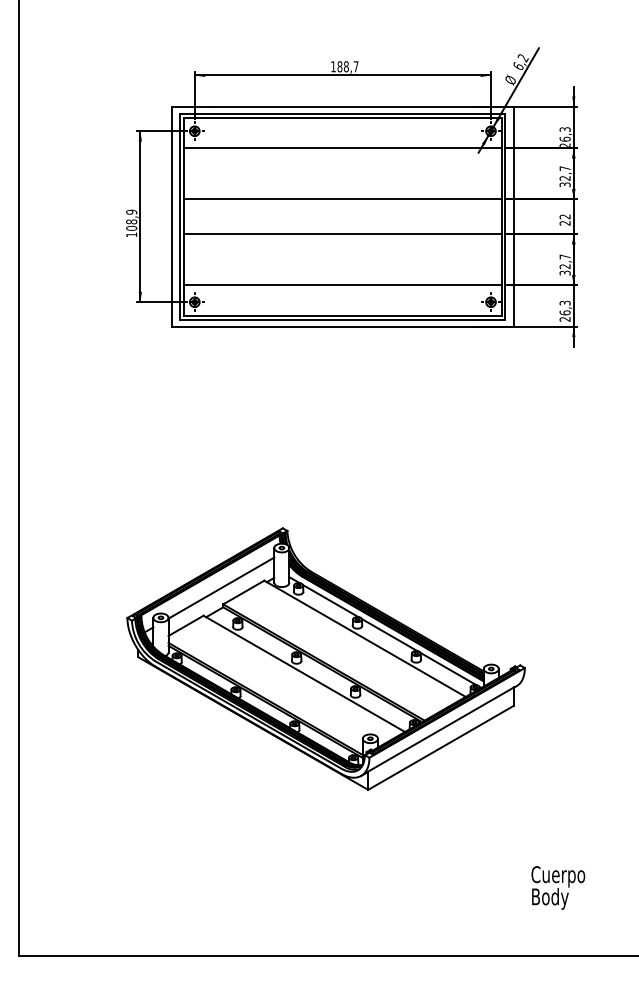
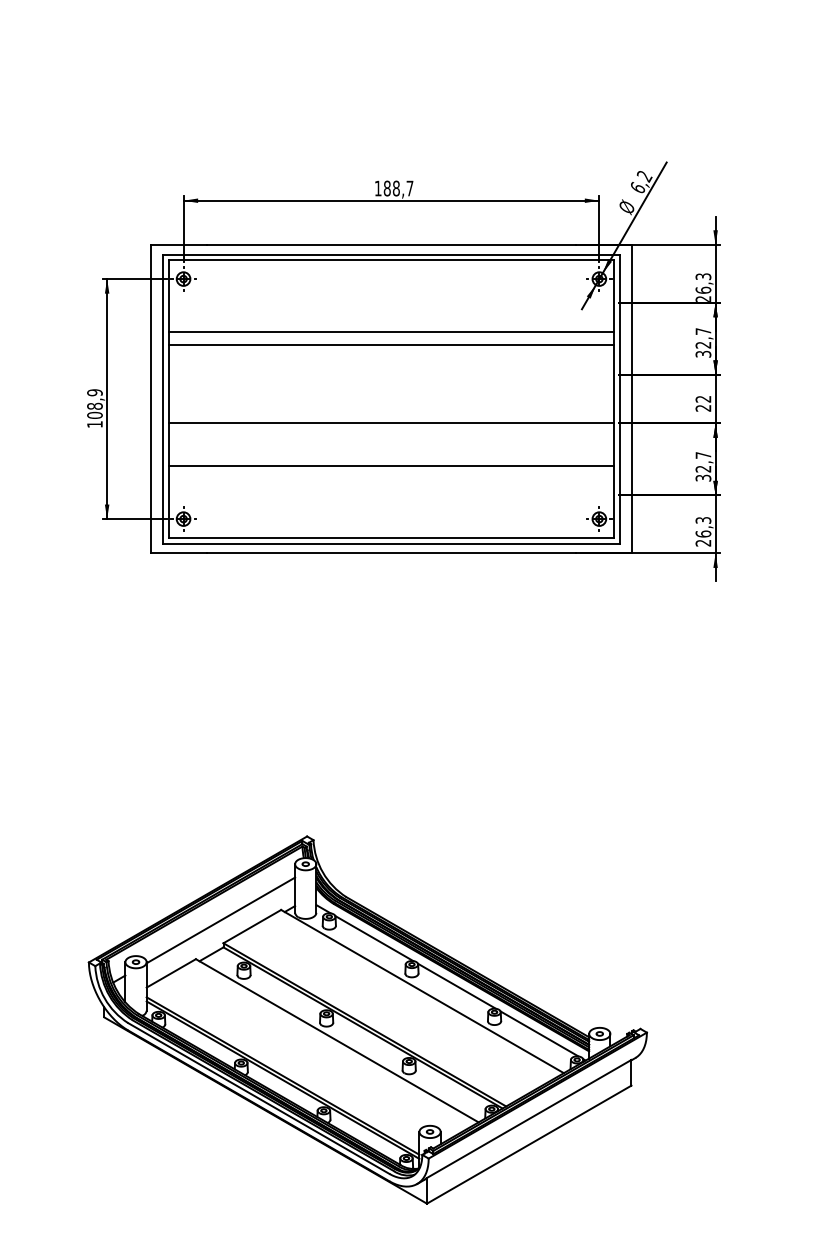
line: (342, 148) -> (390, 332), moved
line: (342, 199) -> (390, 345), moved
line: (342, 285) -> (390, 466), moved

